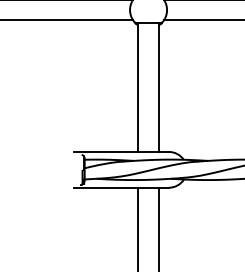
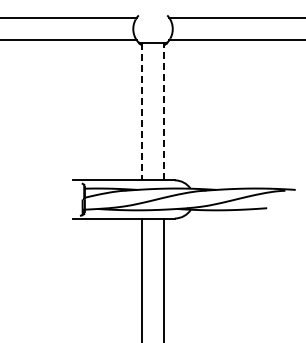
line: (158, 87) -> (163, 111), solid -> dashed
line: (138, 88) -> (142, 112), solid -> dashed

